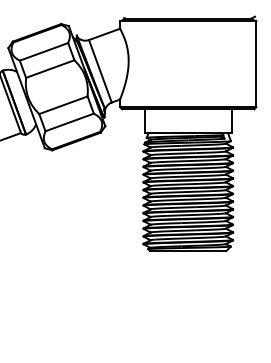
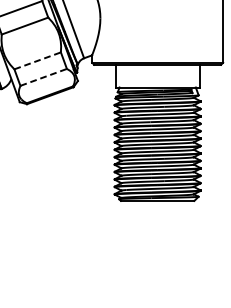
line: (63, 105) -> (37, 61), solid -> dashed
line: (69, 122) -> (43, 77), solid -> dashed

